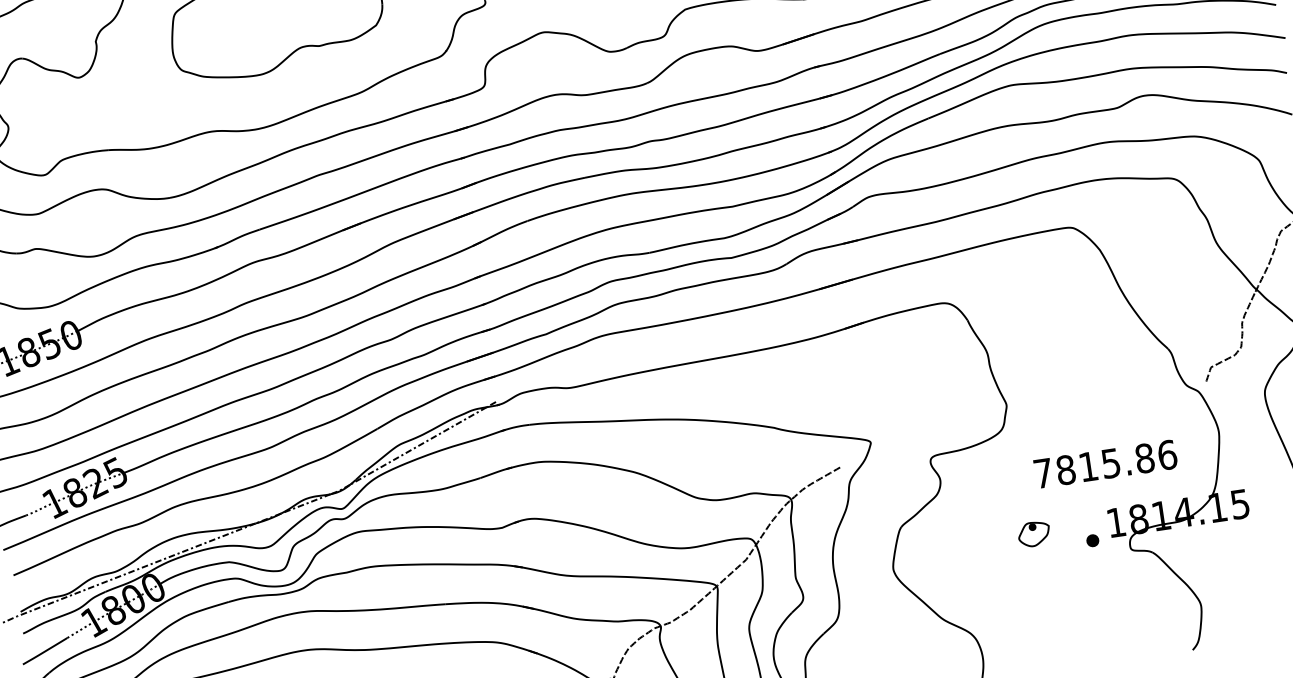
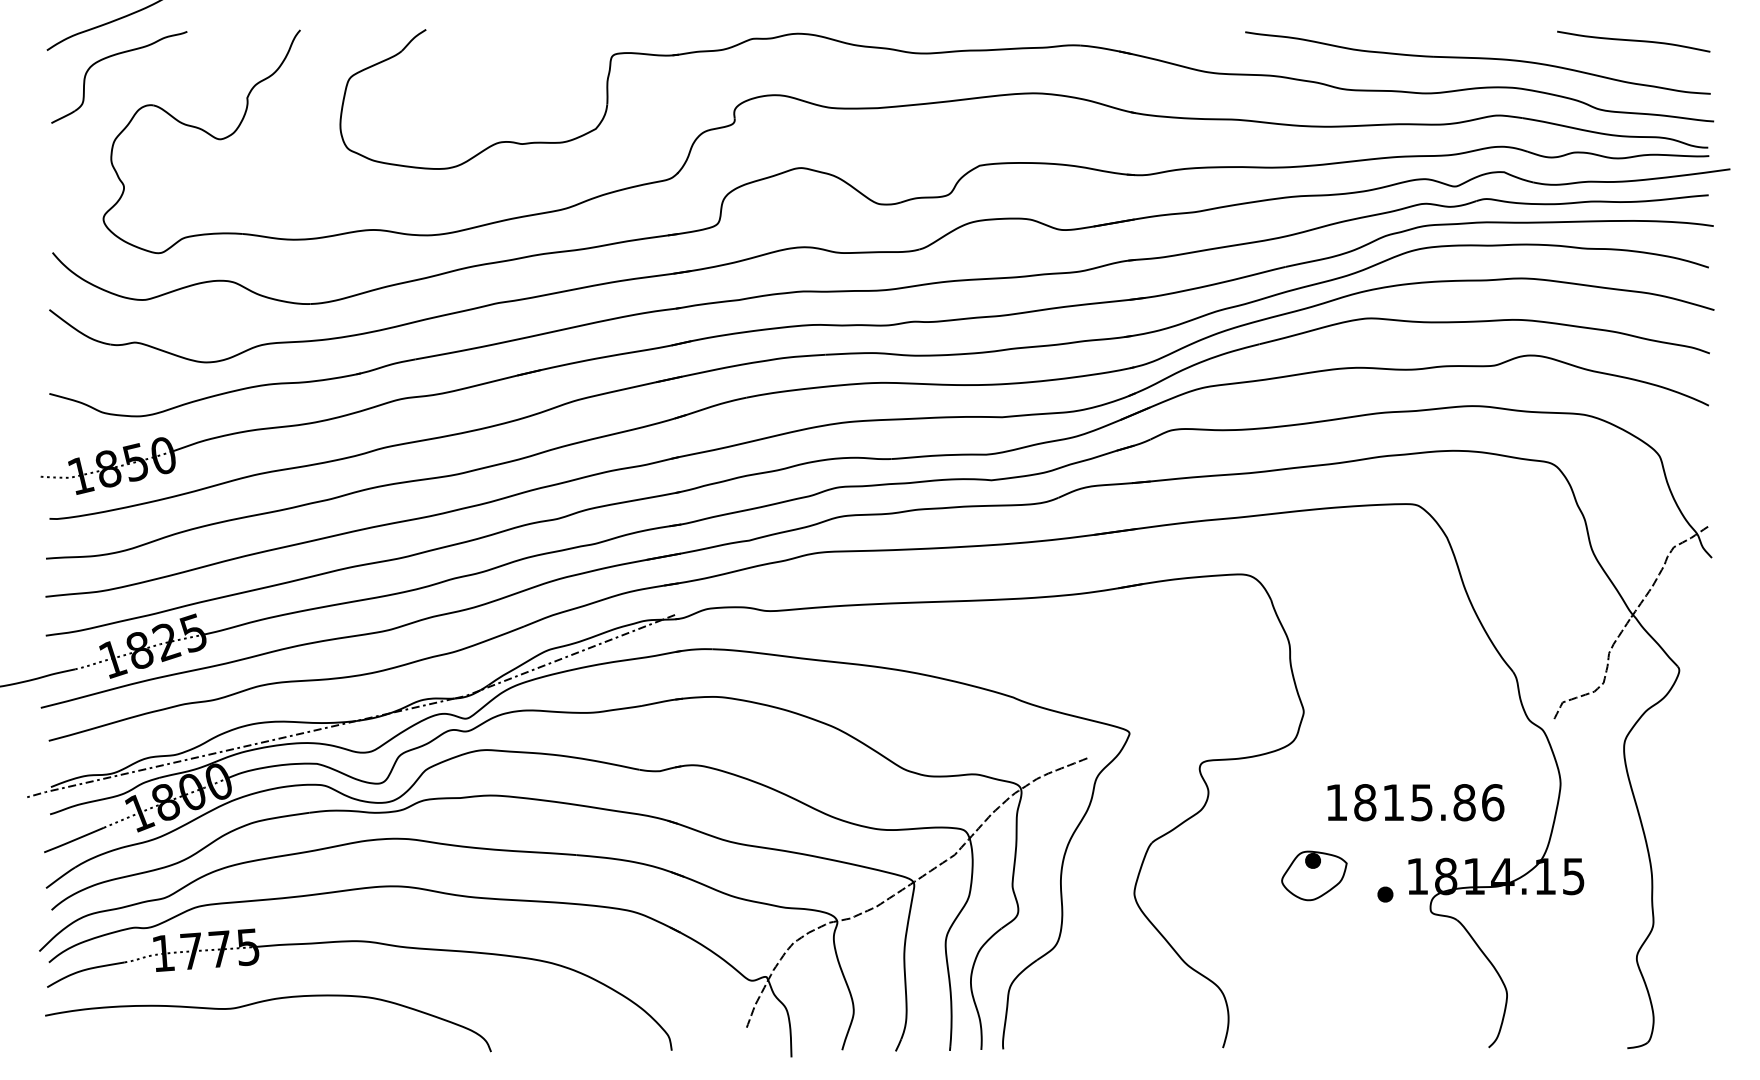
text: (1043, 473) -> (1336, 802), 7815.86 -> 1815.86
part: (1034, 533) -> (1314, 875), size x1.67

